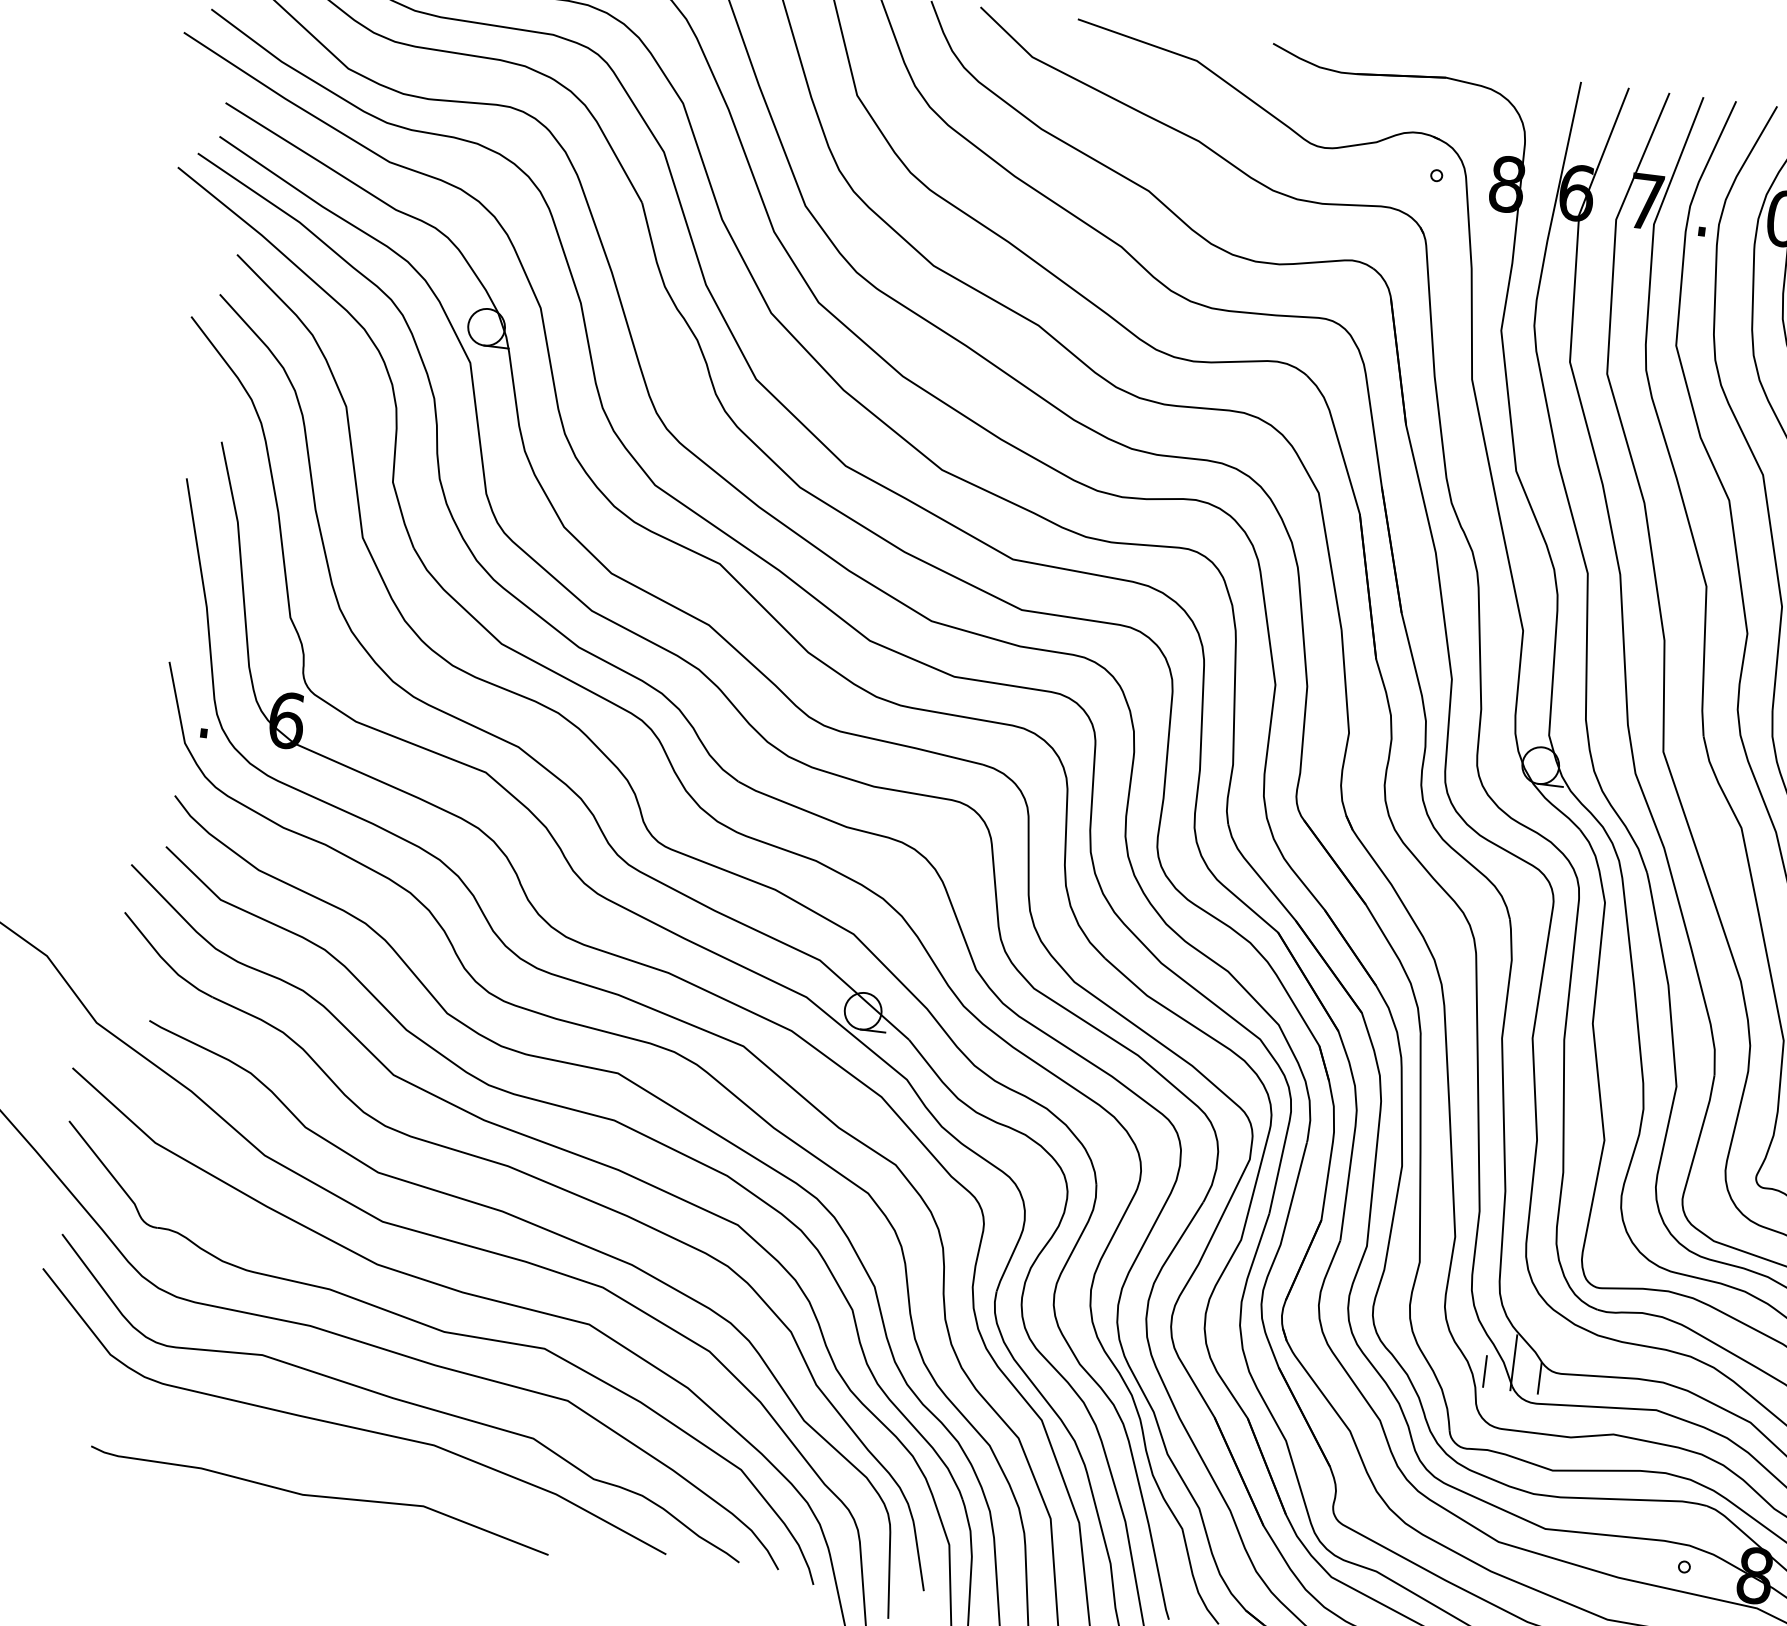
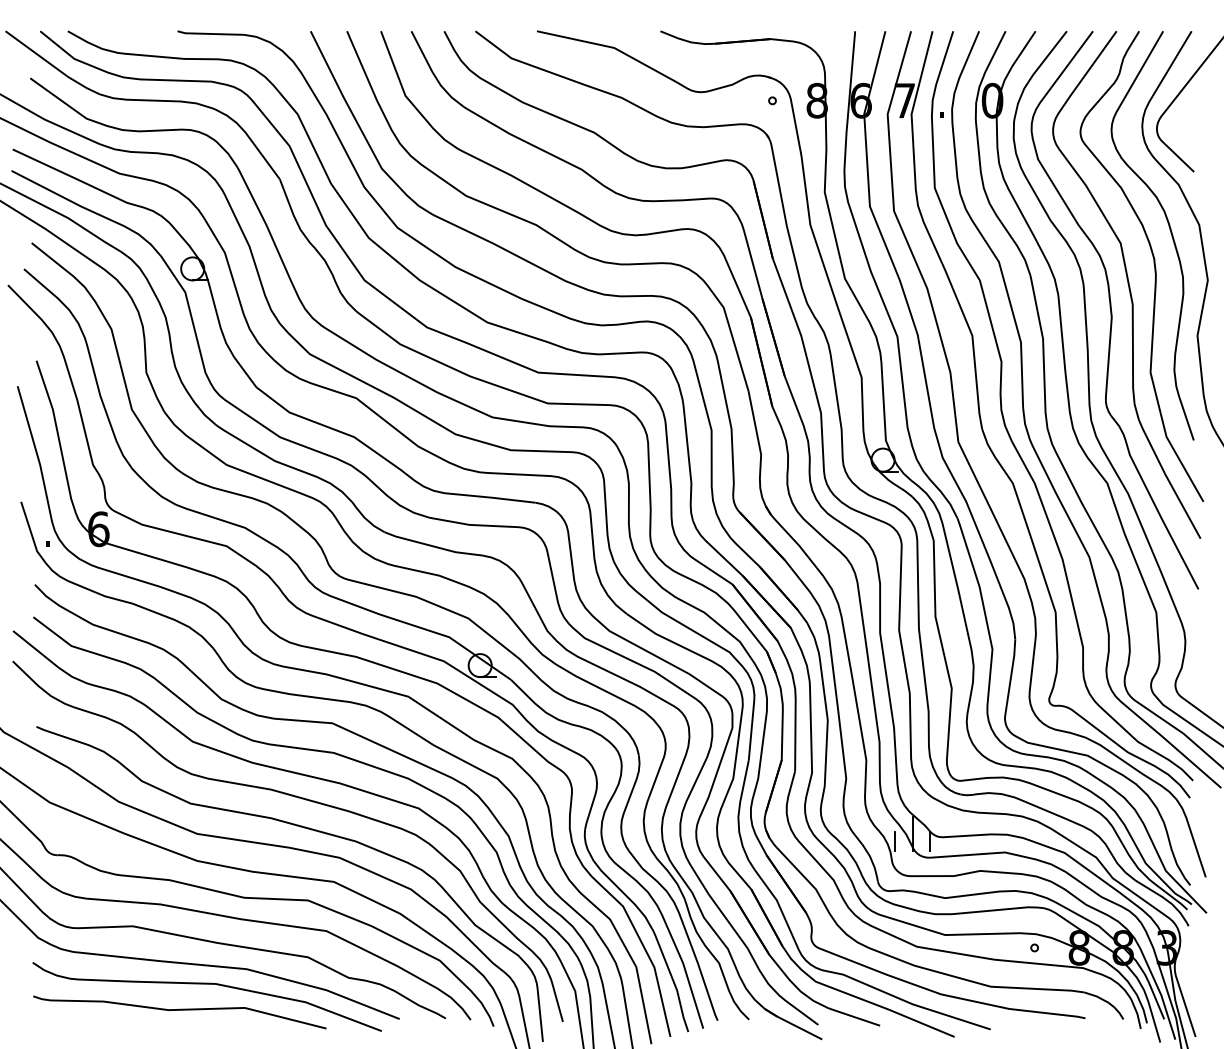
curve: (367, 1461) -> (206, 984), added

